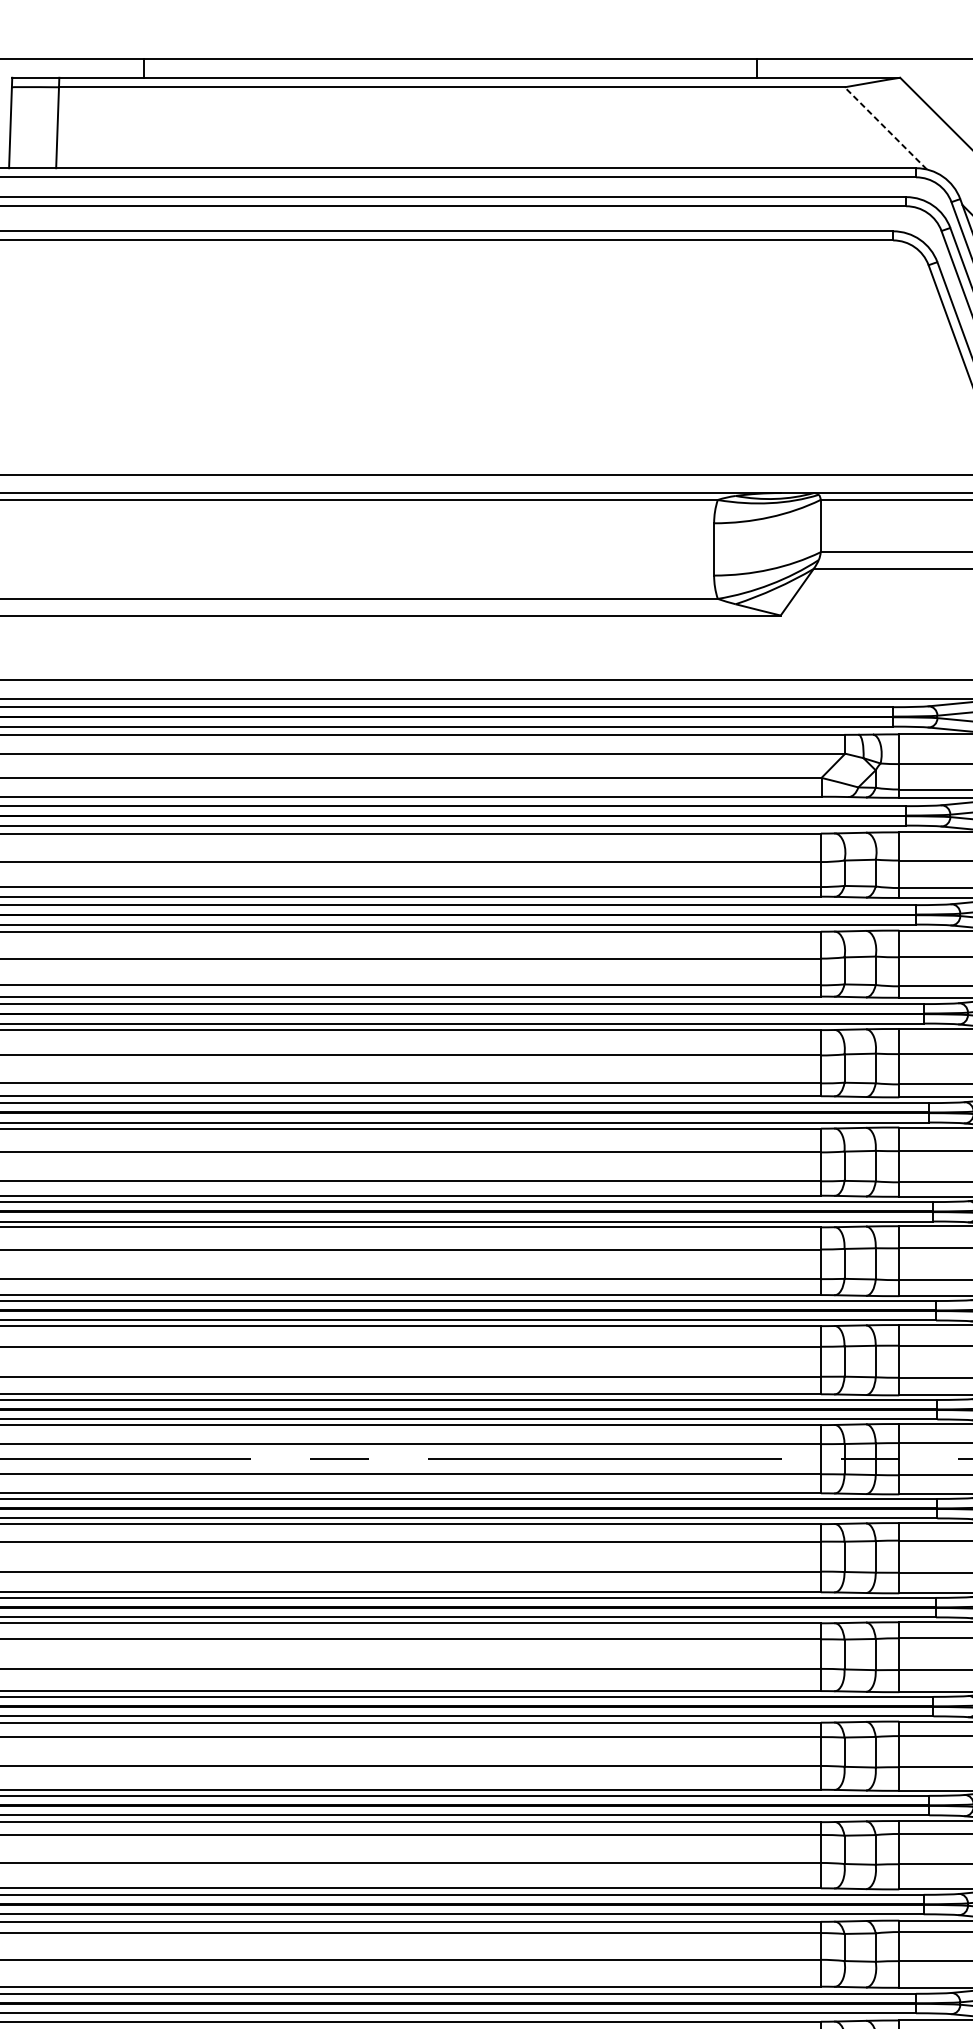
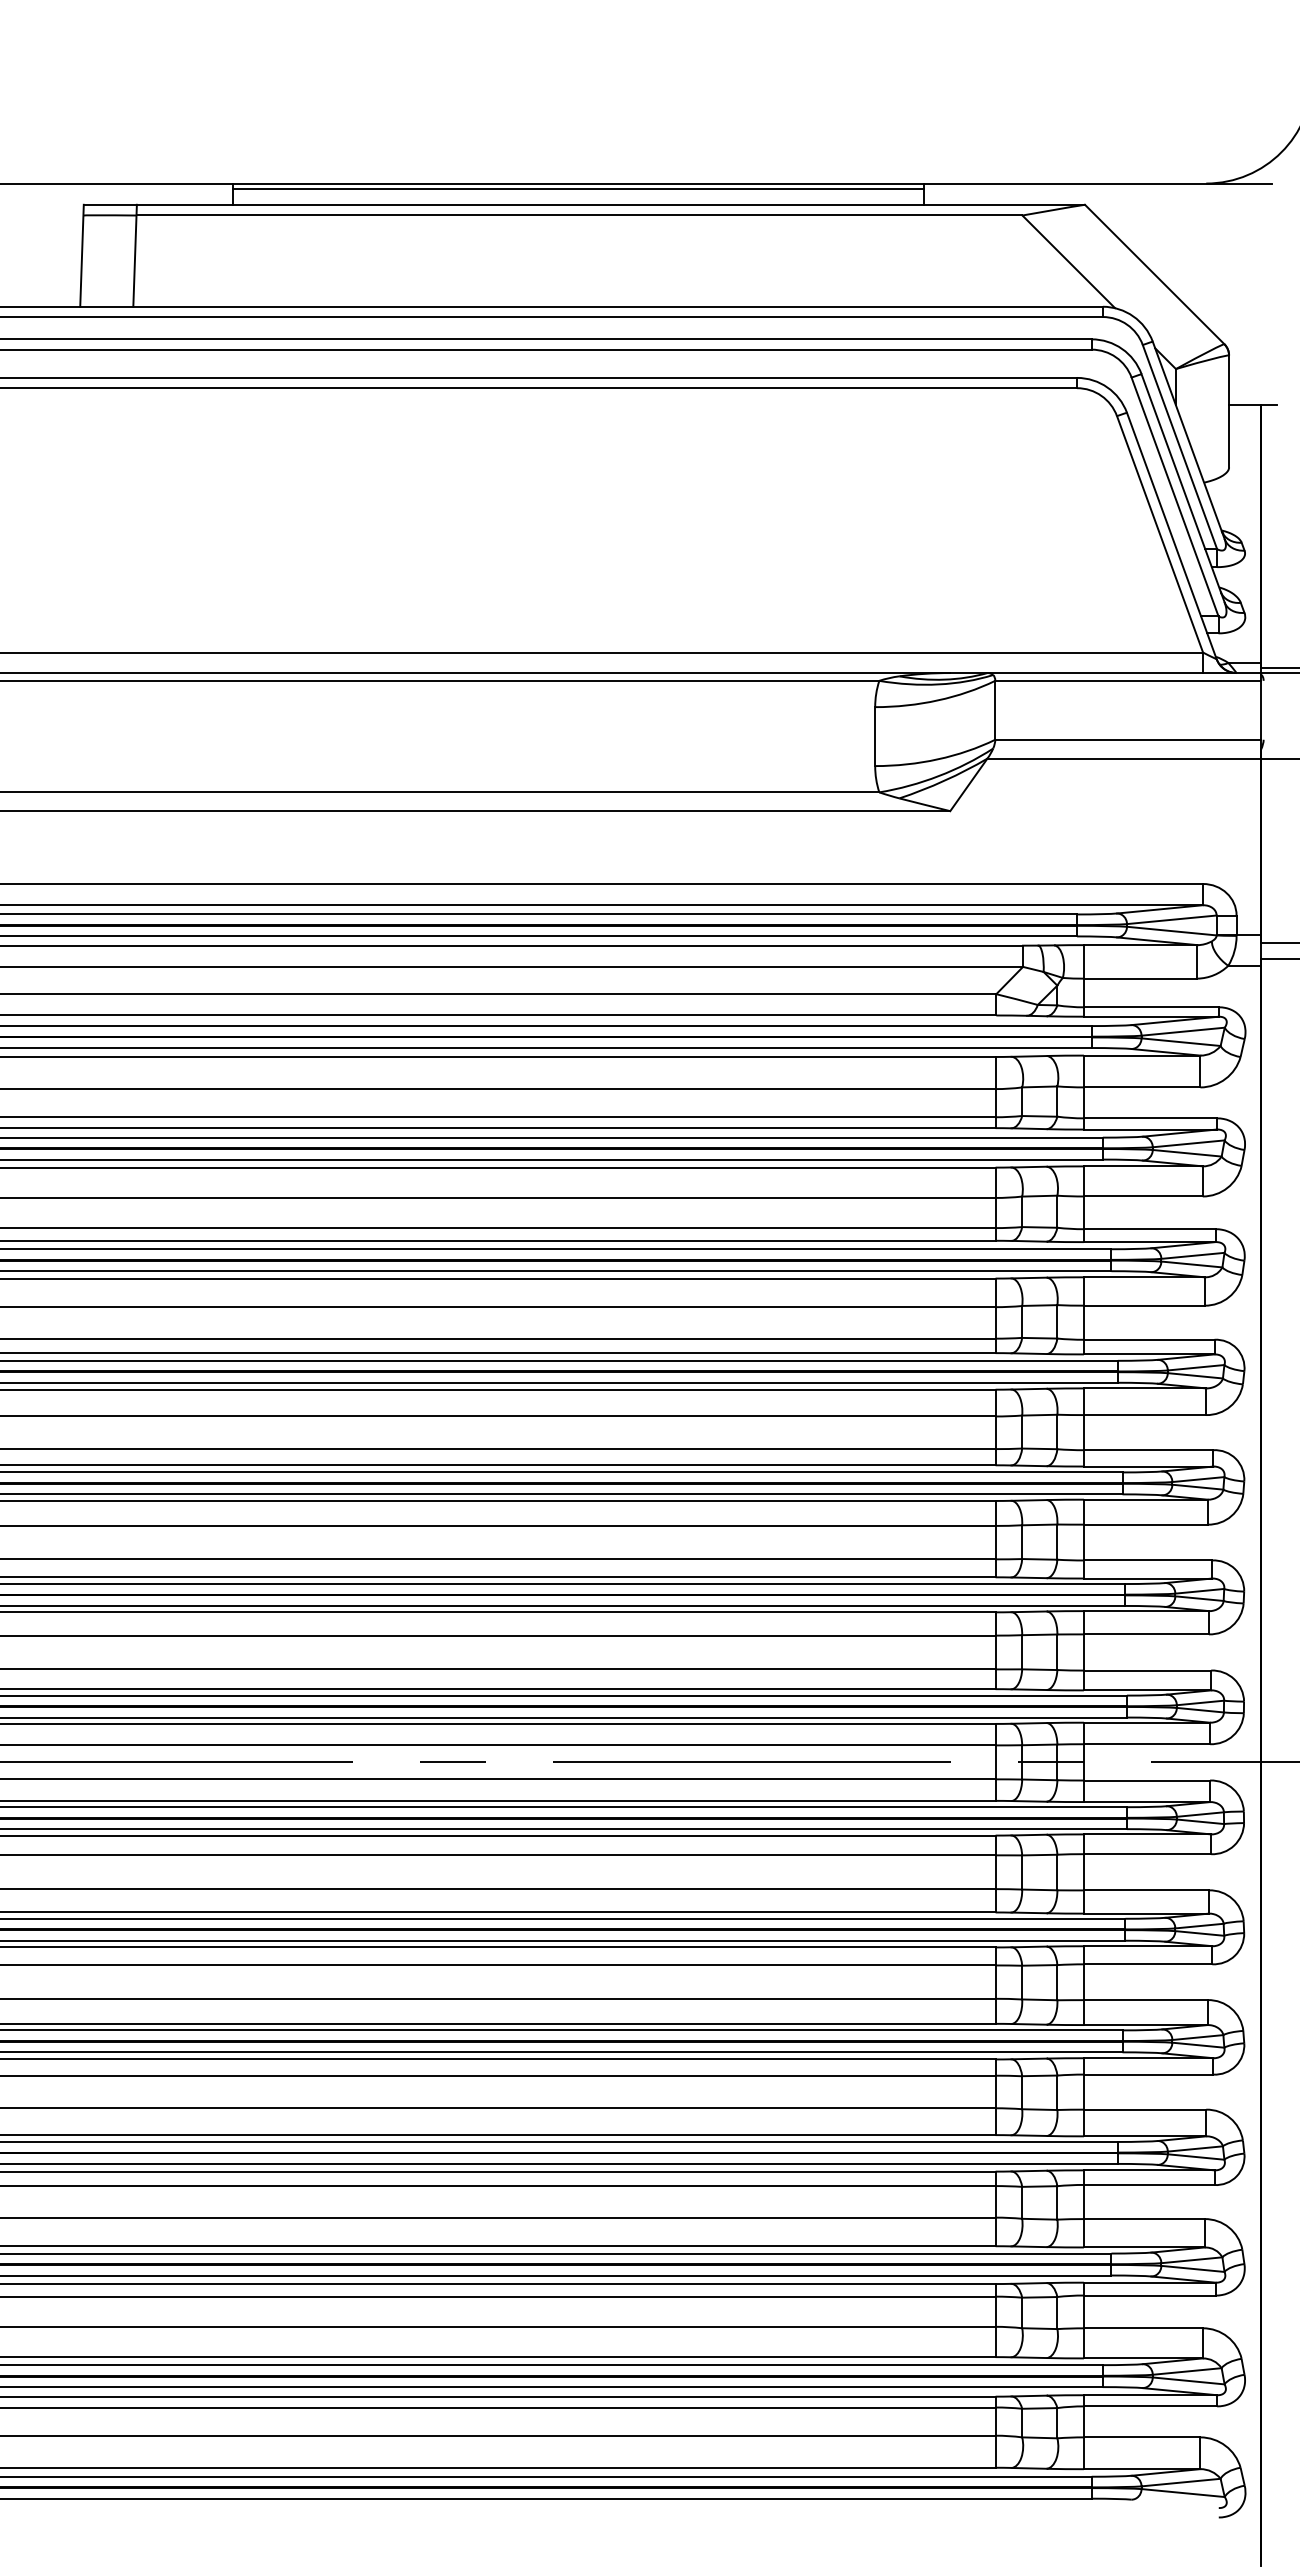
line: (450, 63) -> (577, 188), added
line: (885, 128) -> (1068, 261), dashed -> solid

